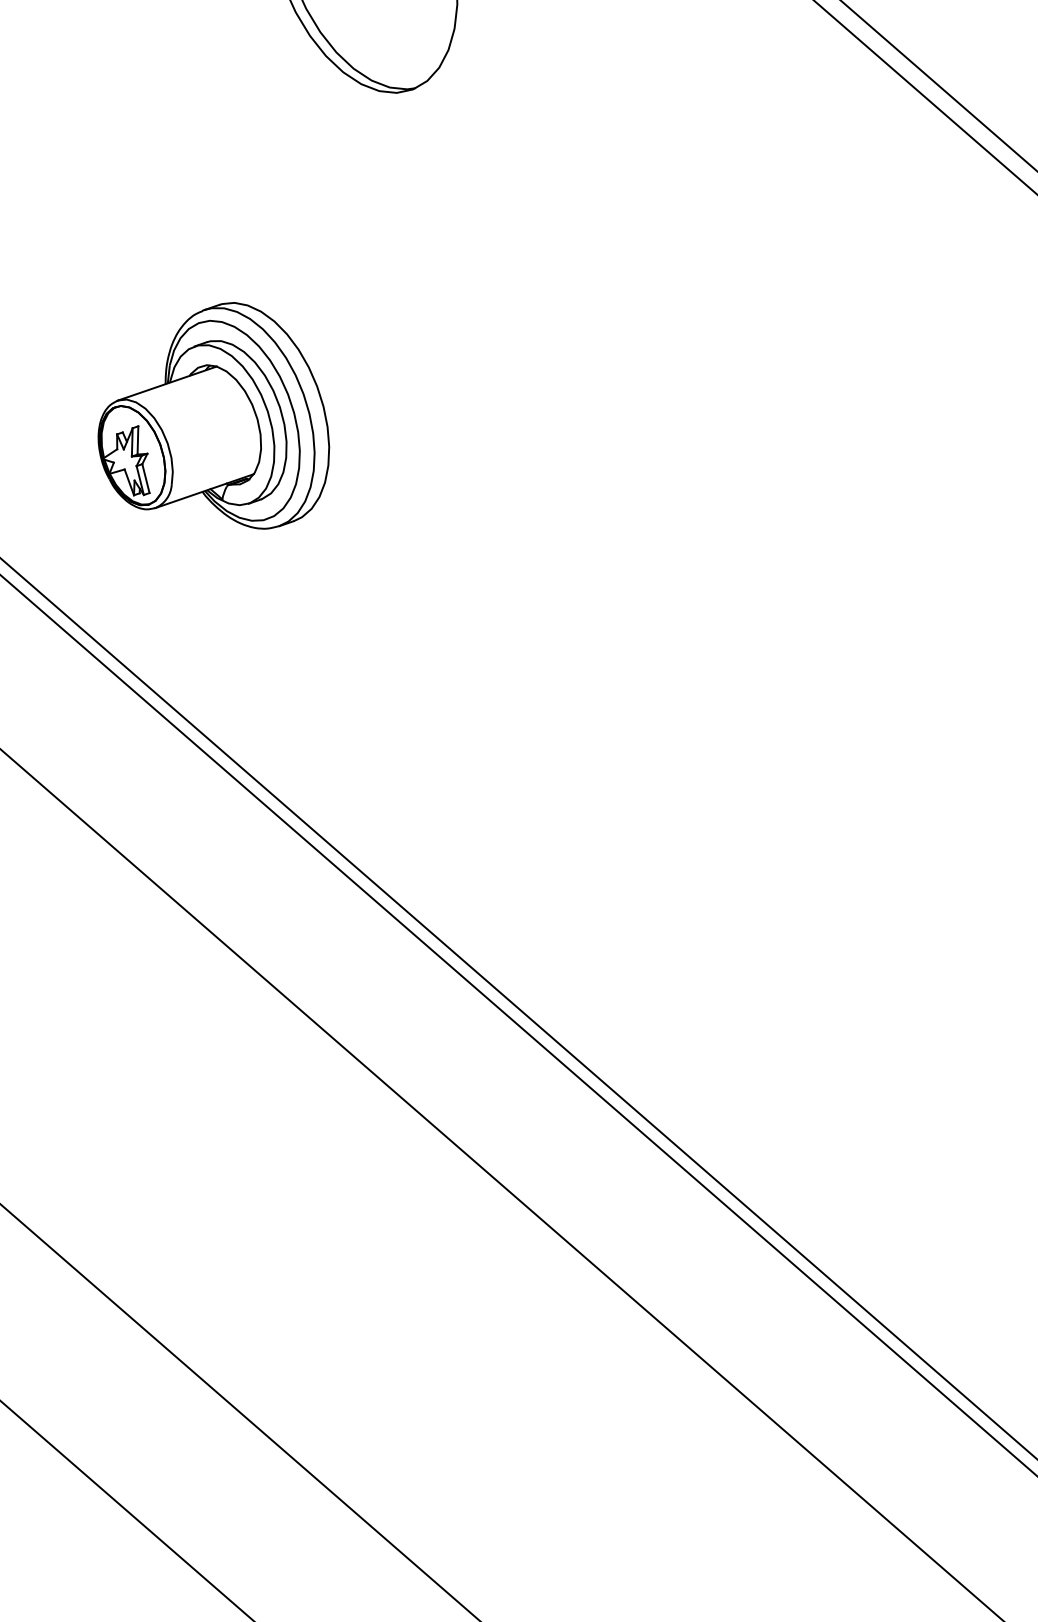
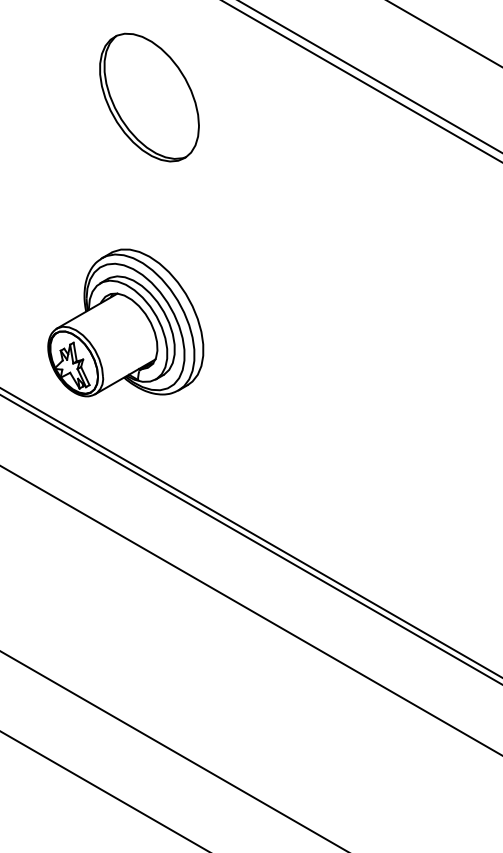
part: (220, 410) -> (125, 322), size x1.43

